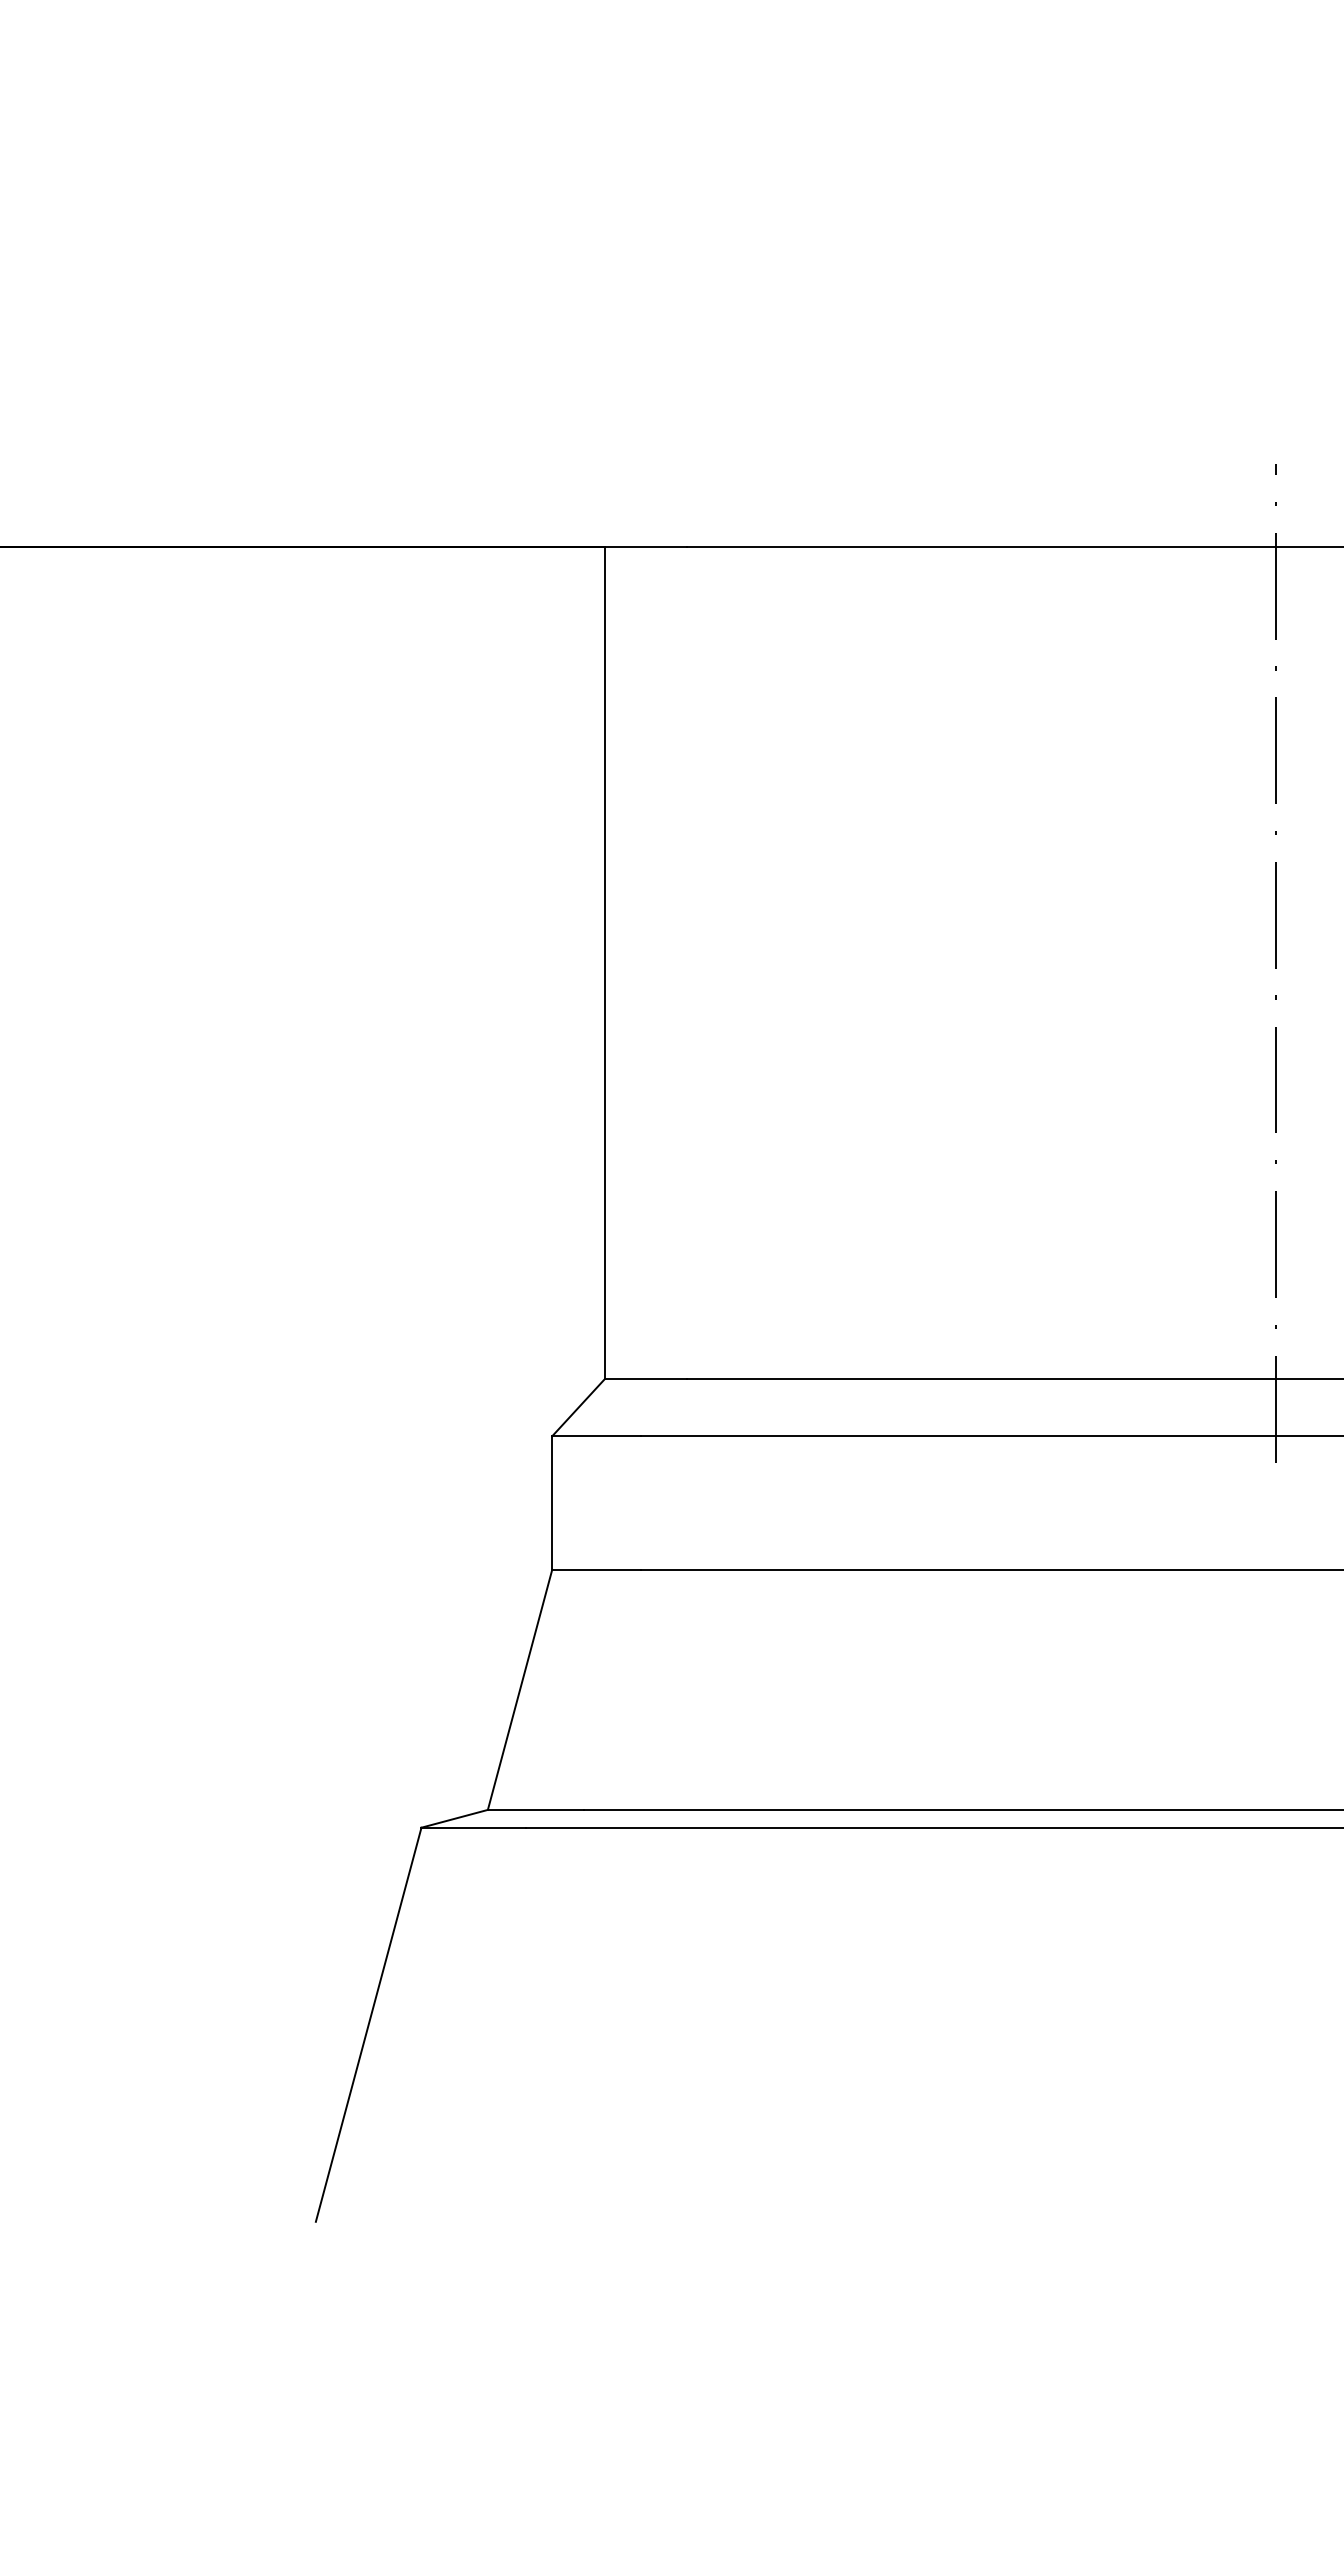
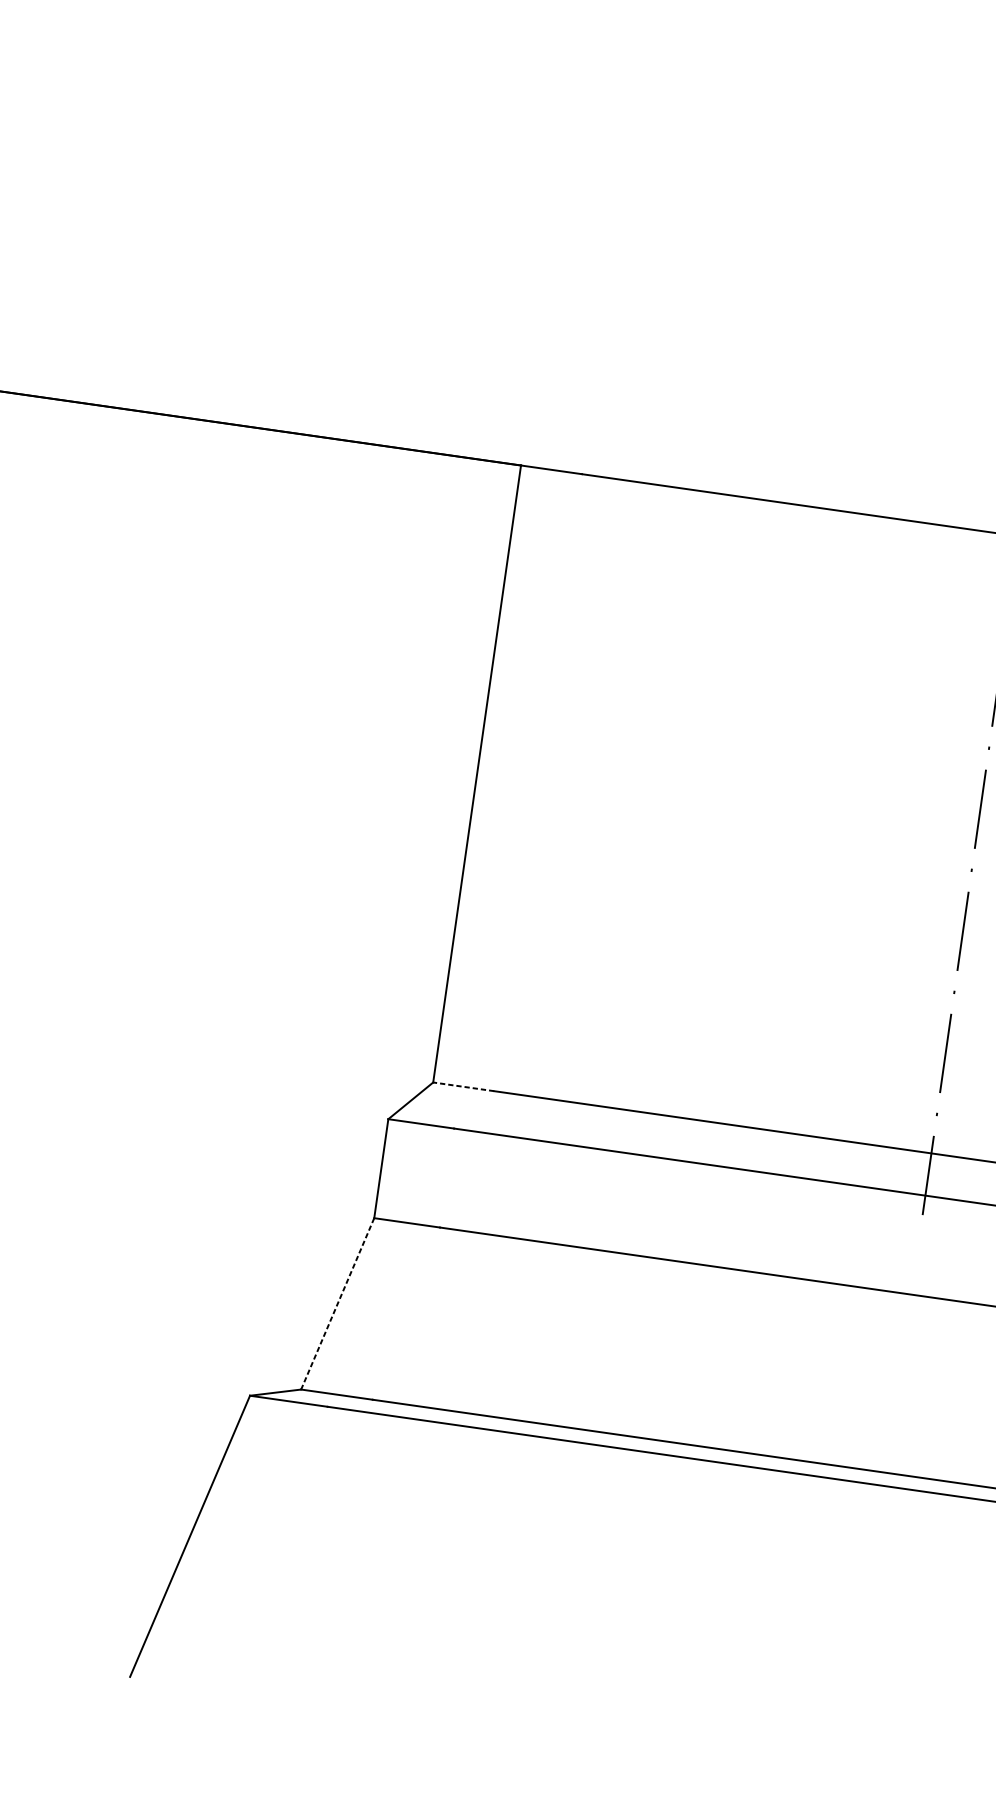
line: (645, 1379) -> (463, 1086), solid -> dashed
line: (519, 1690) -> (337, 1304), solid -> dashed

